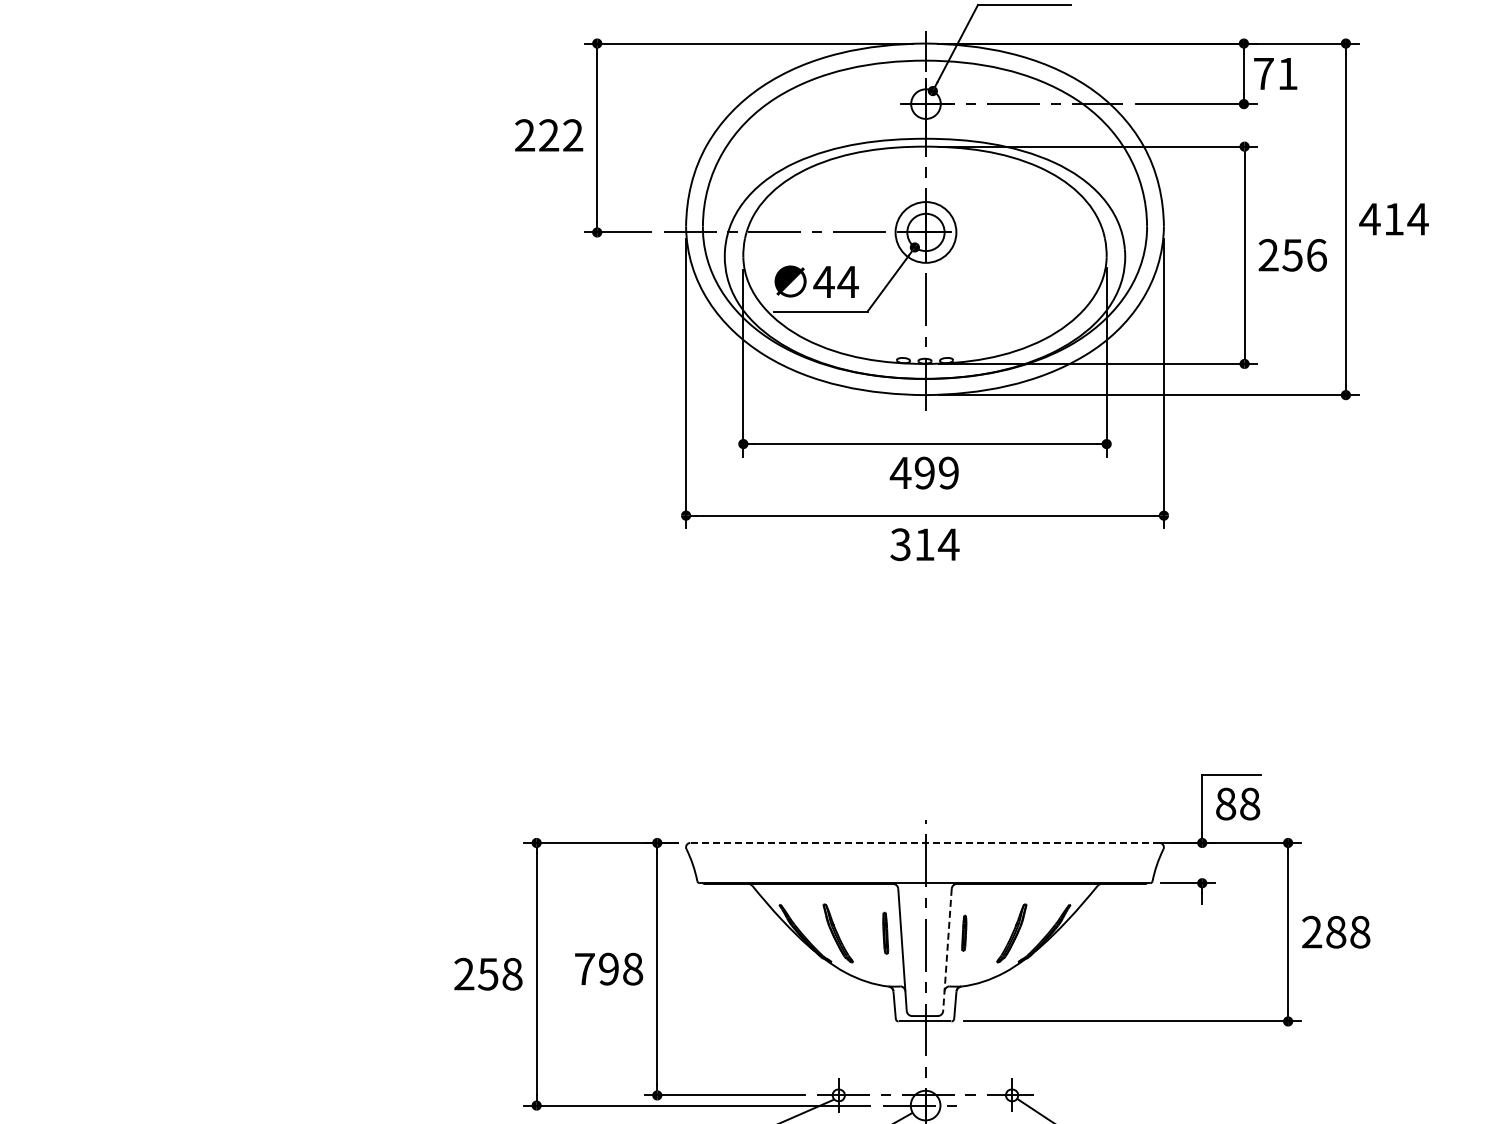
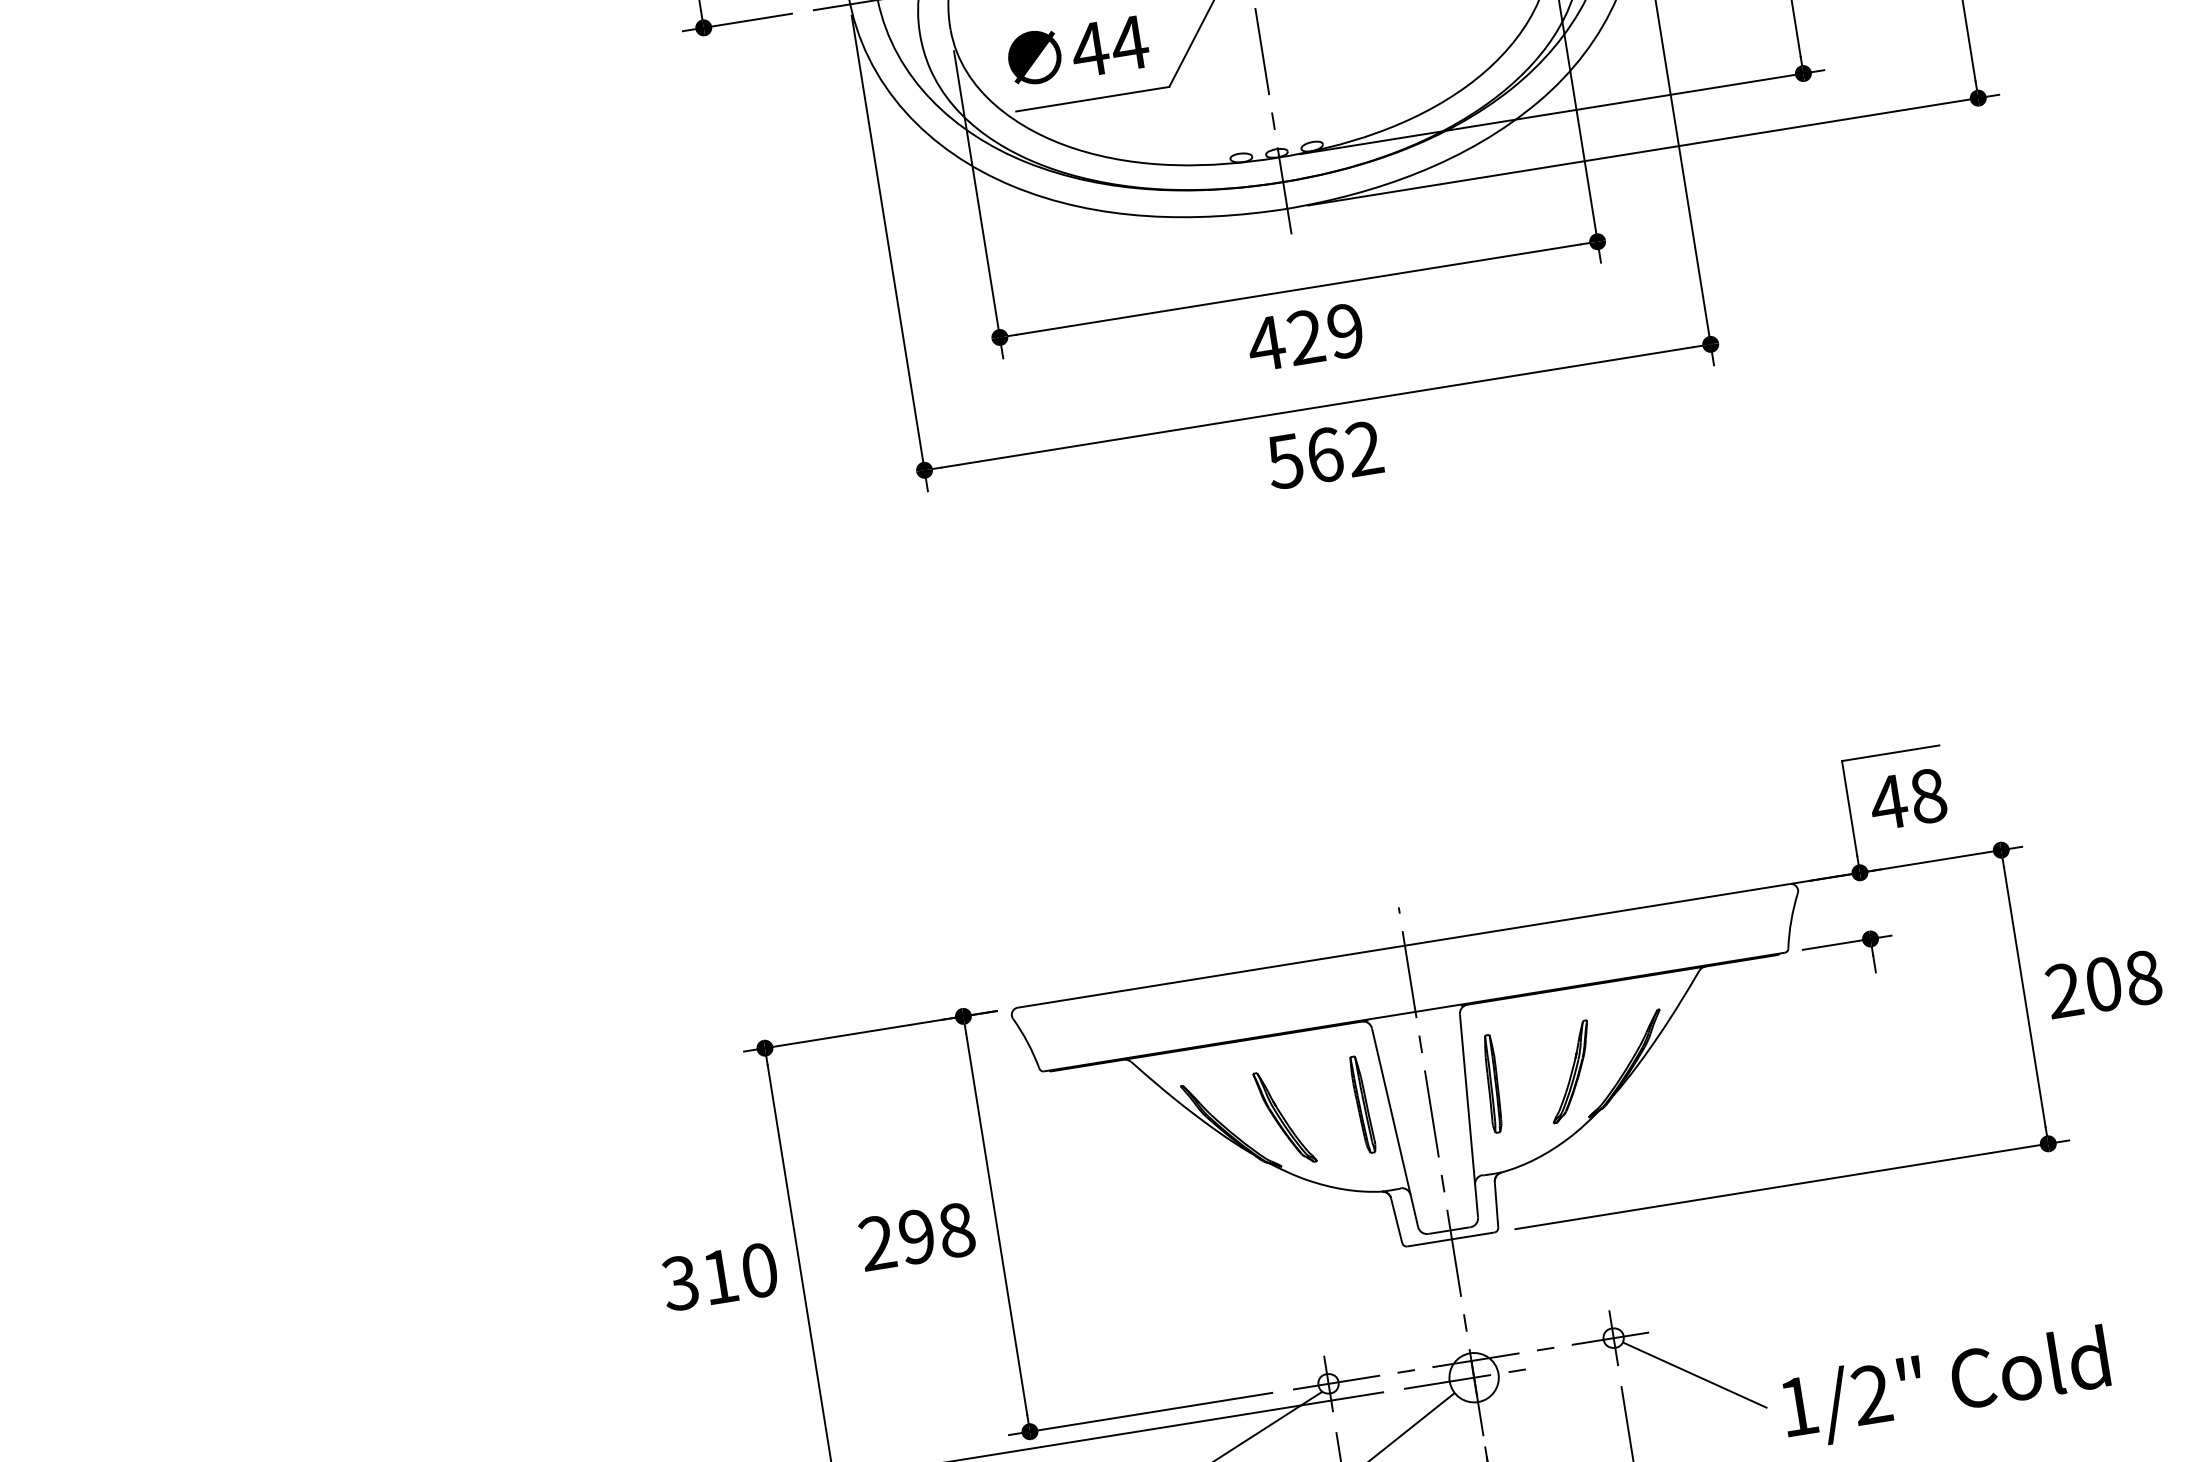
text: (924, 473) -> (1305, 338), 499 -> 429
text: (924, 544) -> (1324, 454), 314 -> 562
text: (1225, 803) -> (1887, 801), 88 -> 48
line: (924, 842) -> (1402, 945), dashed -> solid
text: (1336, 931) -> (2104, 983), 288 -> 208
part: (885, 933) -> (1362, 1105), size x1.43
part: (963, 933) -> (1491, 1084), size x1.67
line: (947, 950) -> (1469, 1116), dashed -> solid
text: (584, 968) -> (876, 1242), 798 -> 298
text: (488, 973) -> (720, 1275), 258 -> 310

